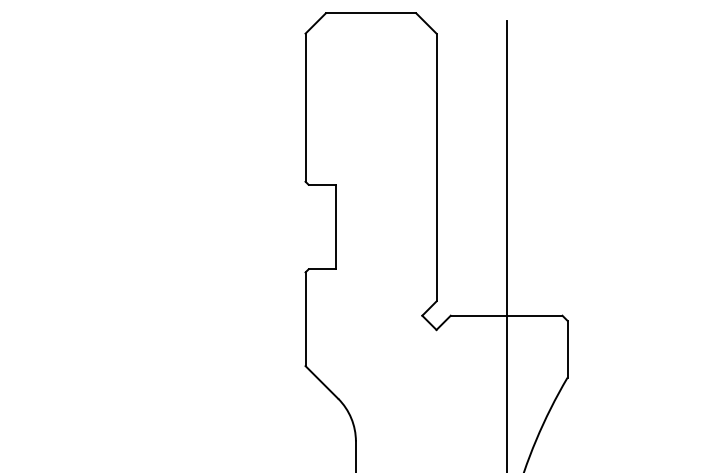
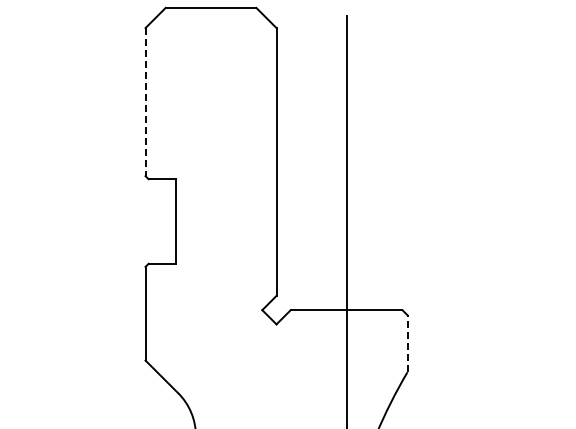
line: (305, 108) -> (145, 102), solid -> dashed
line: (567, 349) -> (407, 343), solid -> dashed

